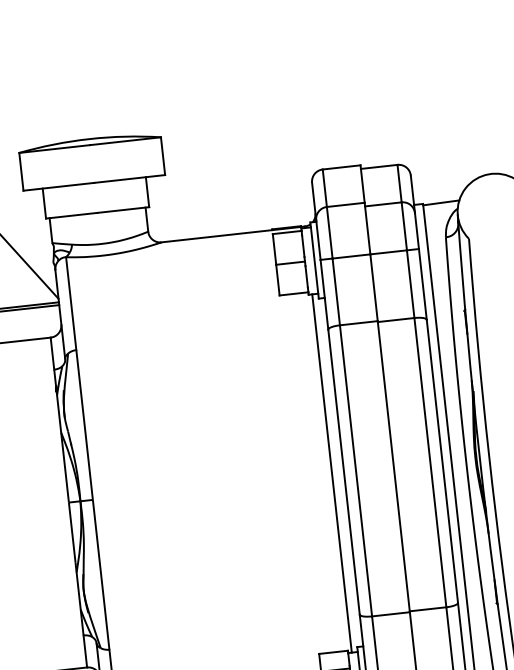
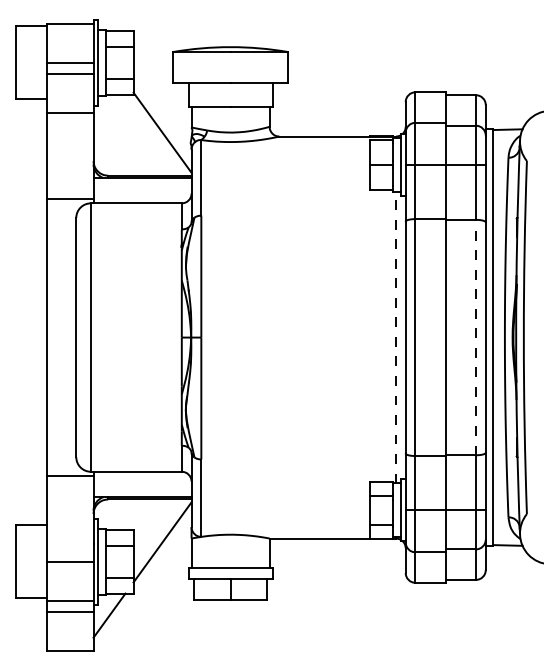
line: (430, 462) -> (476, 337), solid -> dashed
line: (331, 473) -> (395, 337), solid -> dashed

